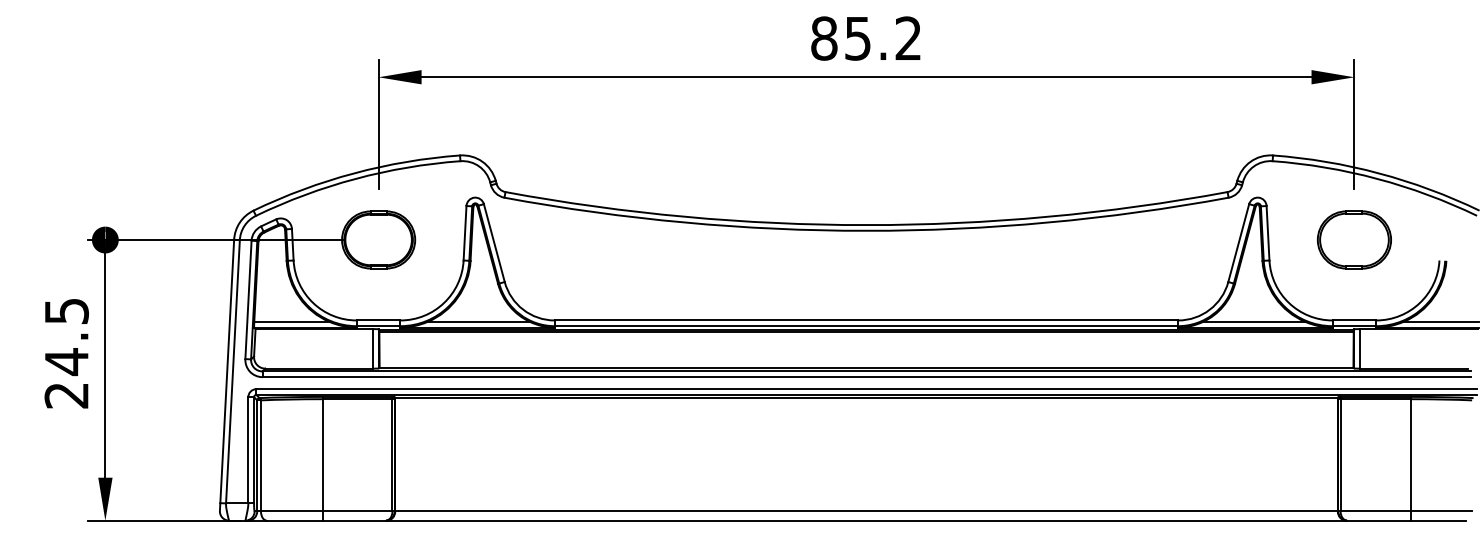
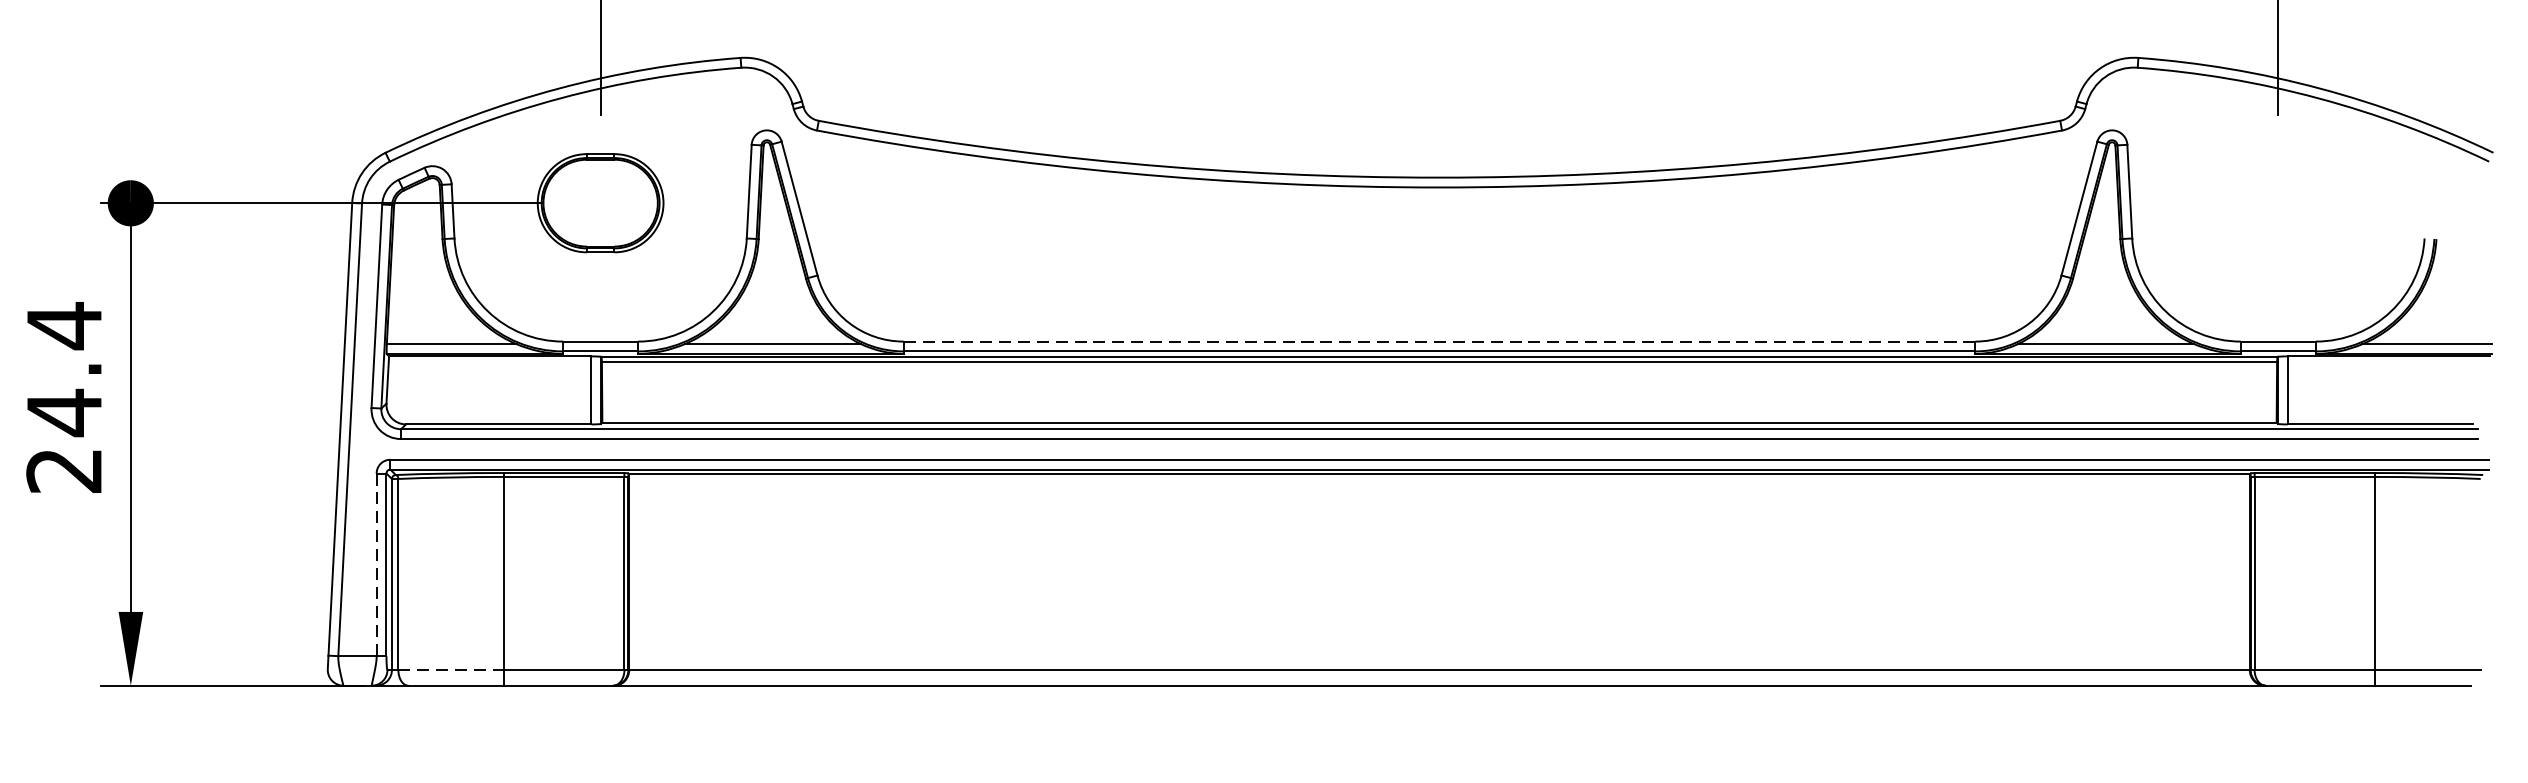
part: (1354, 239) -> (2278, 202), removed
text: (66, 311) -> (63, 326), 24.5 -> 24.4
line: (866, 320) -> (1439, 341), solid -> dashed
line: (248, 450) -> (376, 565), solid -> dashed
line: (291, 511) -> (450, 670), solid -> dashed

